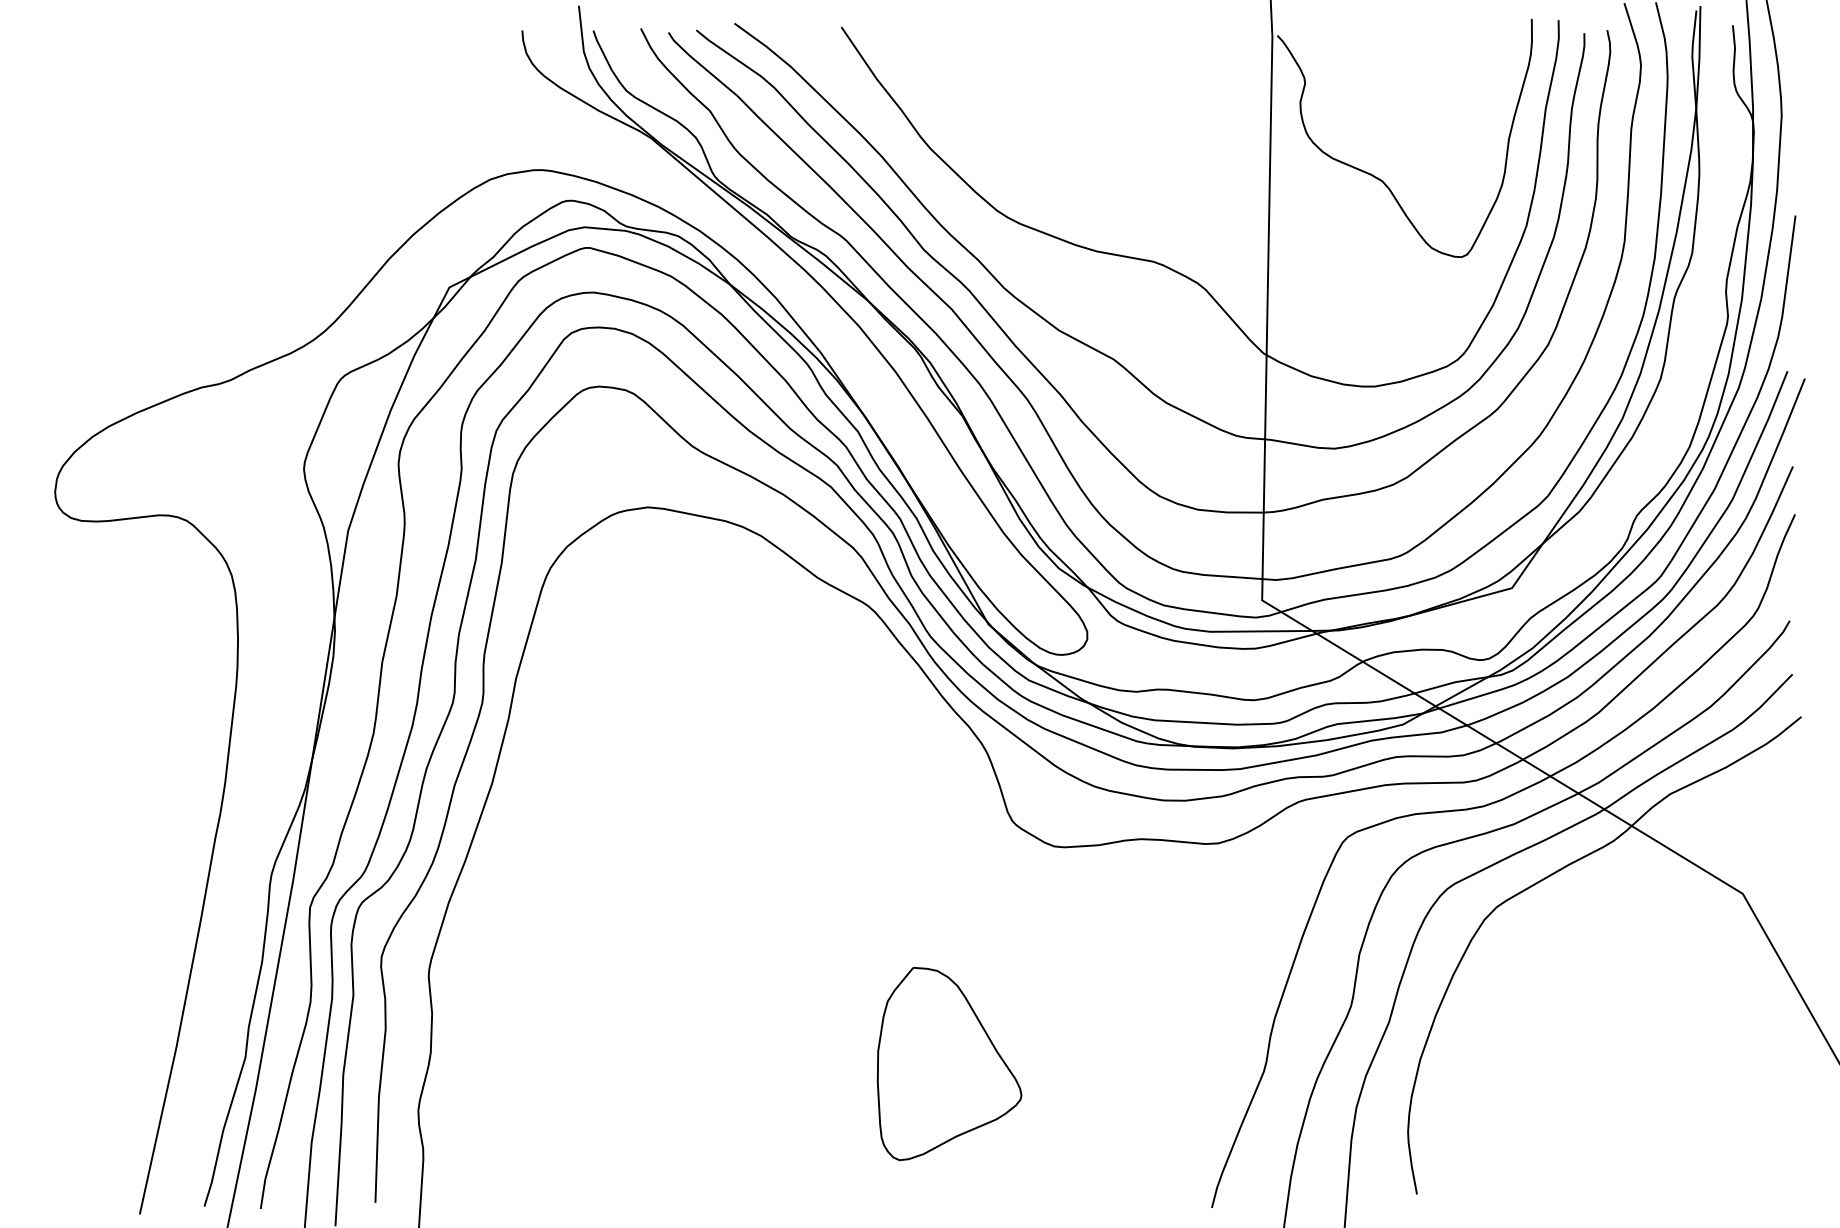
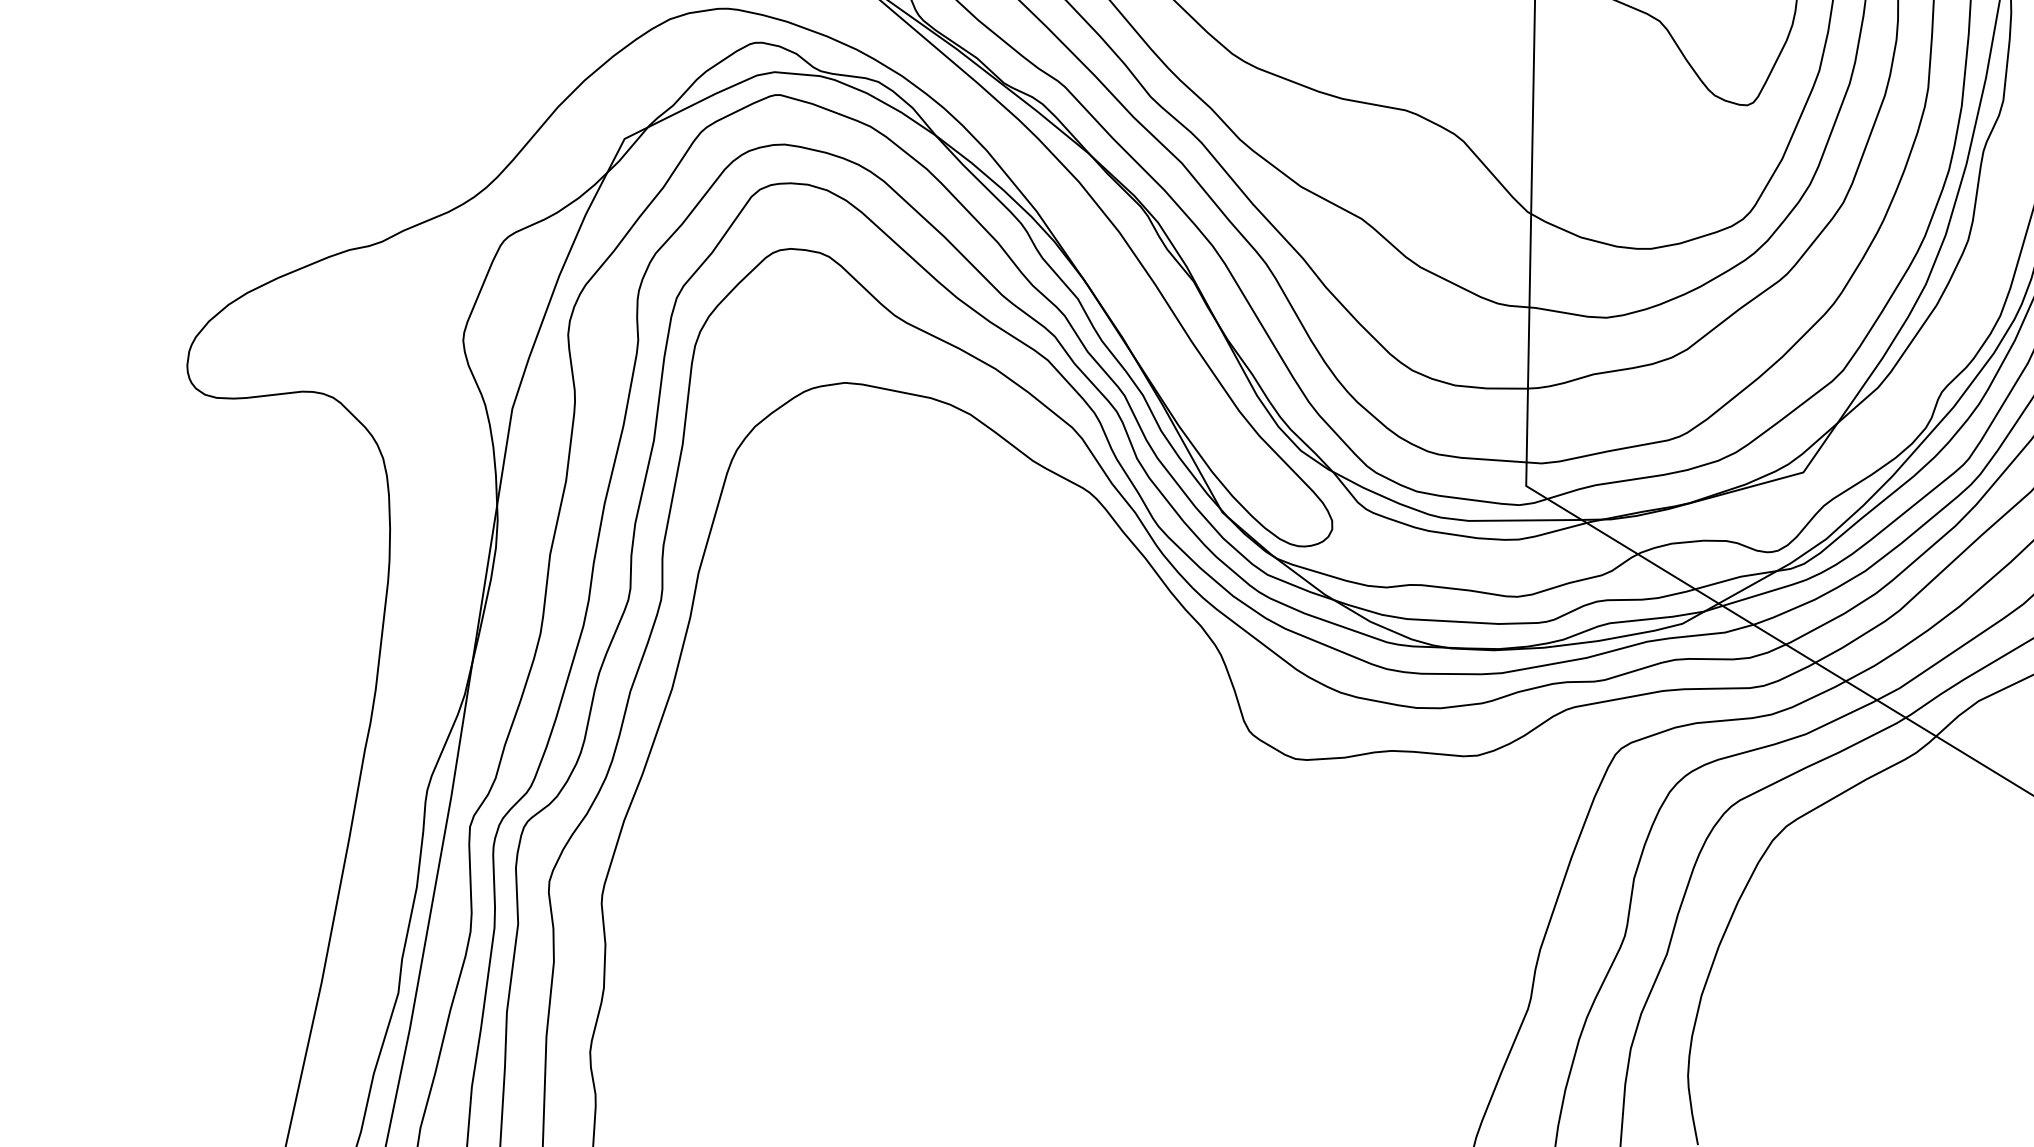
part: (949, 1064) -> (1179, 1000), removed

